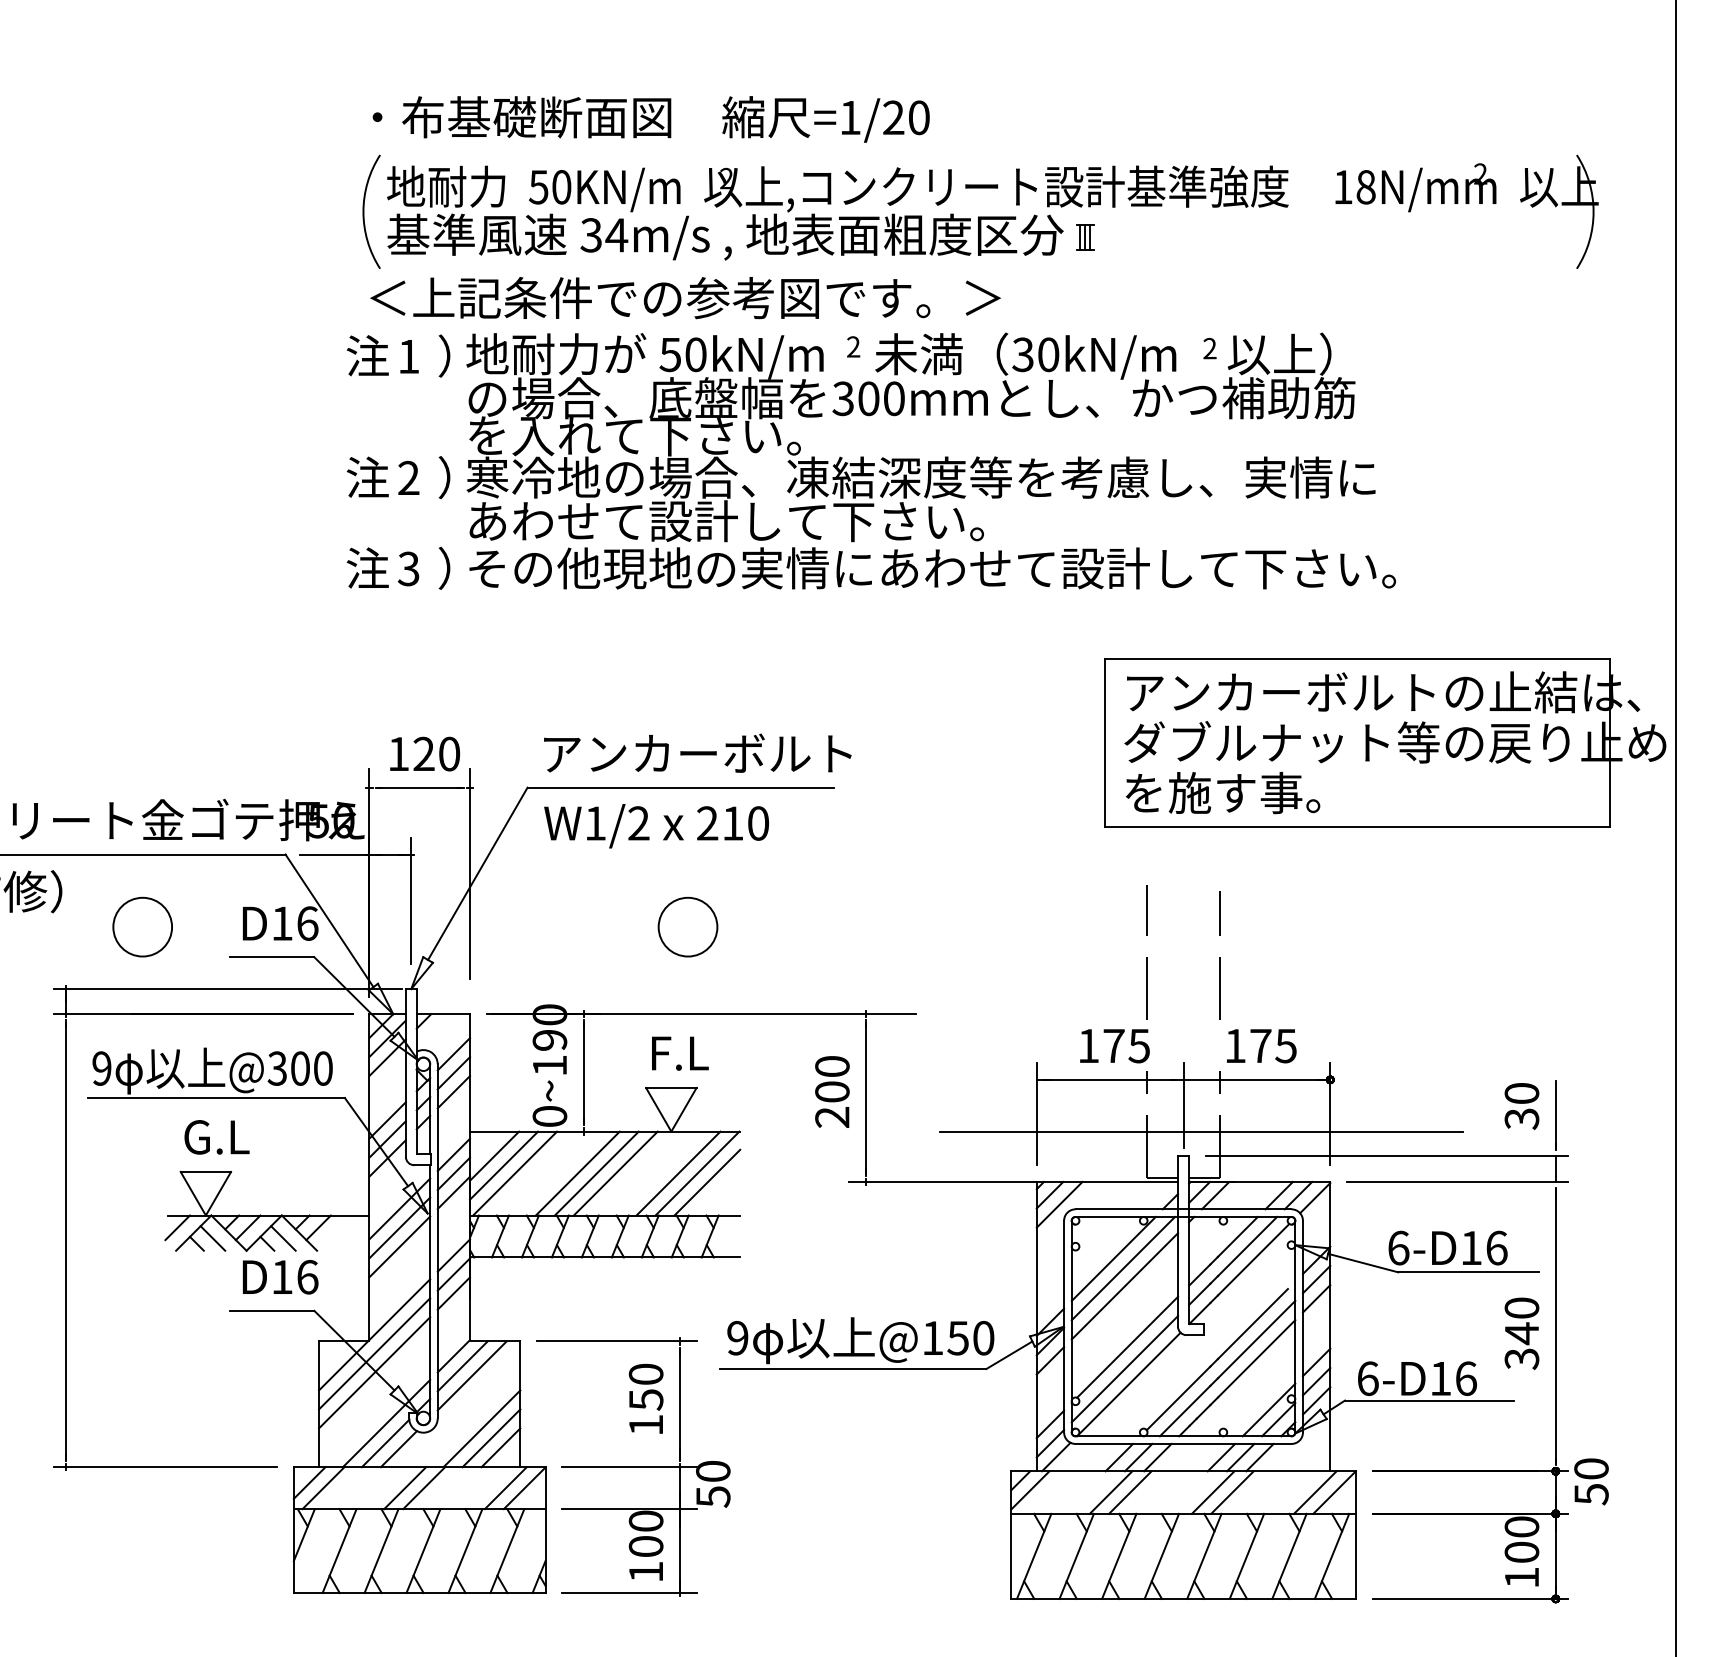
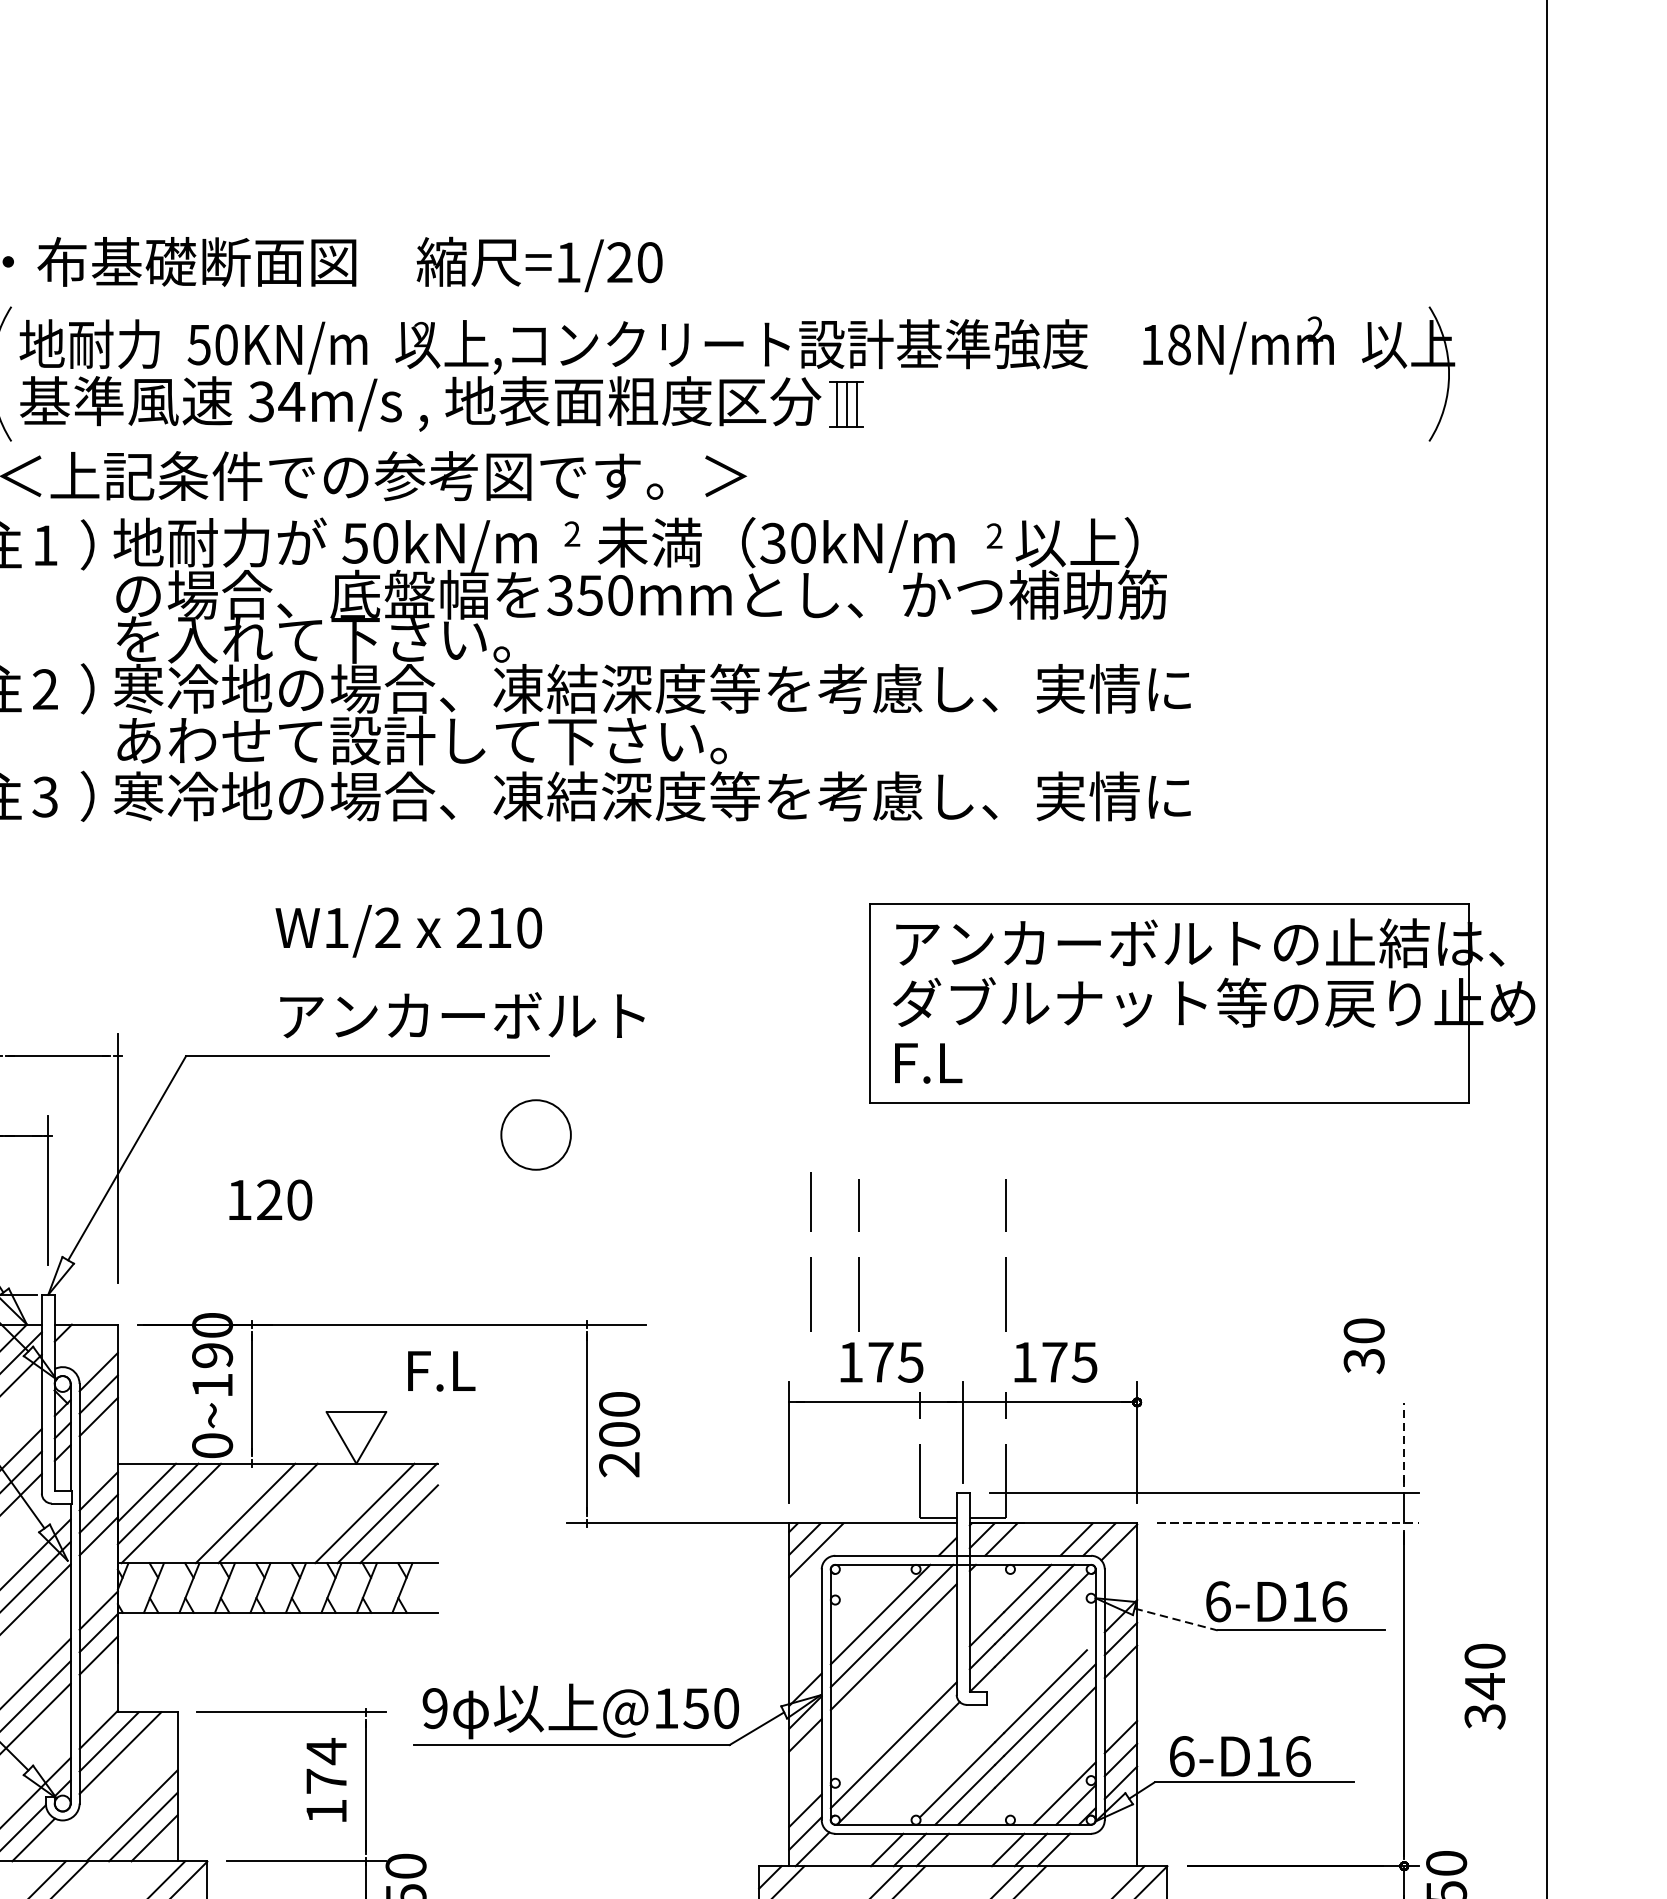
part: (1085, 237) -> (847, 404), size x1.6
text: (868, 398) -> (589, 595), 300mm -> 350mm
text: (931, 568) -> (664, 796), その他現地の実情にあわせて設計して下さい。 -> 寒冷地の場合、凍結深度等を考慮し、実情に
text: (697, 752) -> (462, 1014), moved
text: (425, 753) -> (271, 1199), moved
text: (1223, 793) -> (1010, 1063), を施す事。 -> F.L
text: (656, 826) -> (408, 931), moved
circle: (687, 926) -> (535, 1134), moved
line: (1095, 957) -> (858, 1257), added
line: (1146, 957) -> (810, 1257), moved
text: (680, 1053) -> (441, 1371), moved
text: (832, 1091) -> (619, 1433), moved
text: (1521, 1106) -> (1363, 1346), moved
line: (1555, 1114) -> (1403, 1443), solid -> dashed
line: (1201, 1131) -> (984, 1463), removed
line: (615, 1173) -> (290, 1513), removed
line: (1458, 1181) -> (1289, 1522), solid -> dashed
line: (1363, 1263) -> (1176, 1619), solid -> dashed
text: (1521, 1333) -> (1484, 1686), moved
line: (1127, 1346) -> (896, 1718), removed
text: (645, 1386) -> (325, 1765), 150 -> 174

